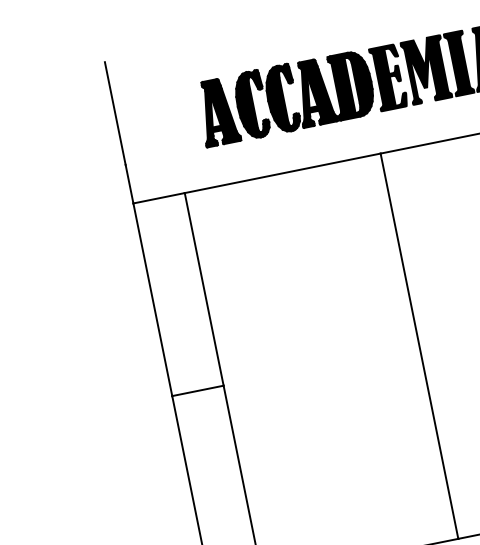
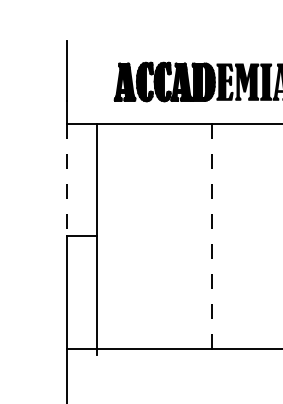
line: (153, 300) -> (67, 180), solid -> dashed
line: (418, 346) -> (211, 236), solid -> dashed

